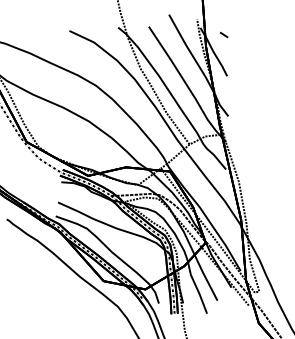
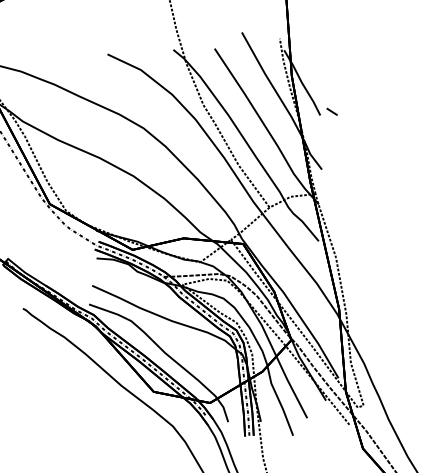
line: (223, 34) -> (331, 111), moved

